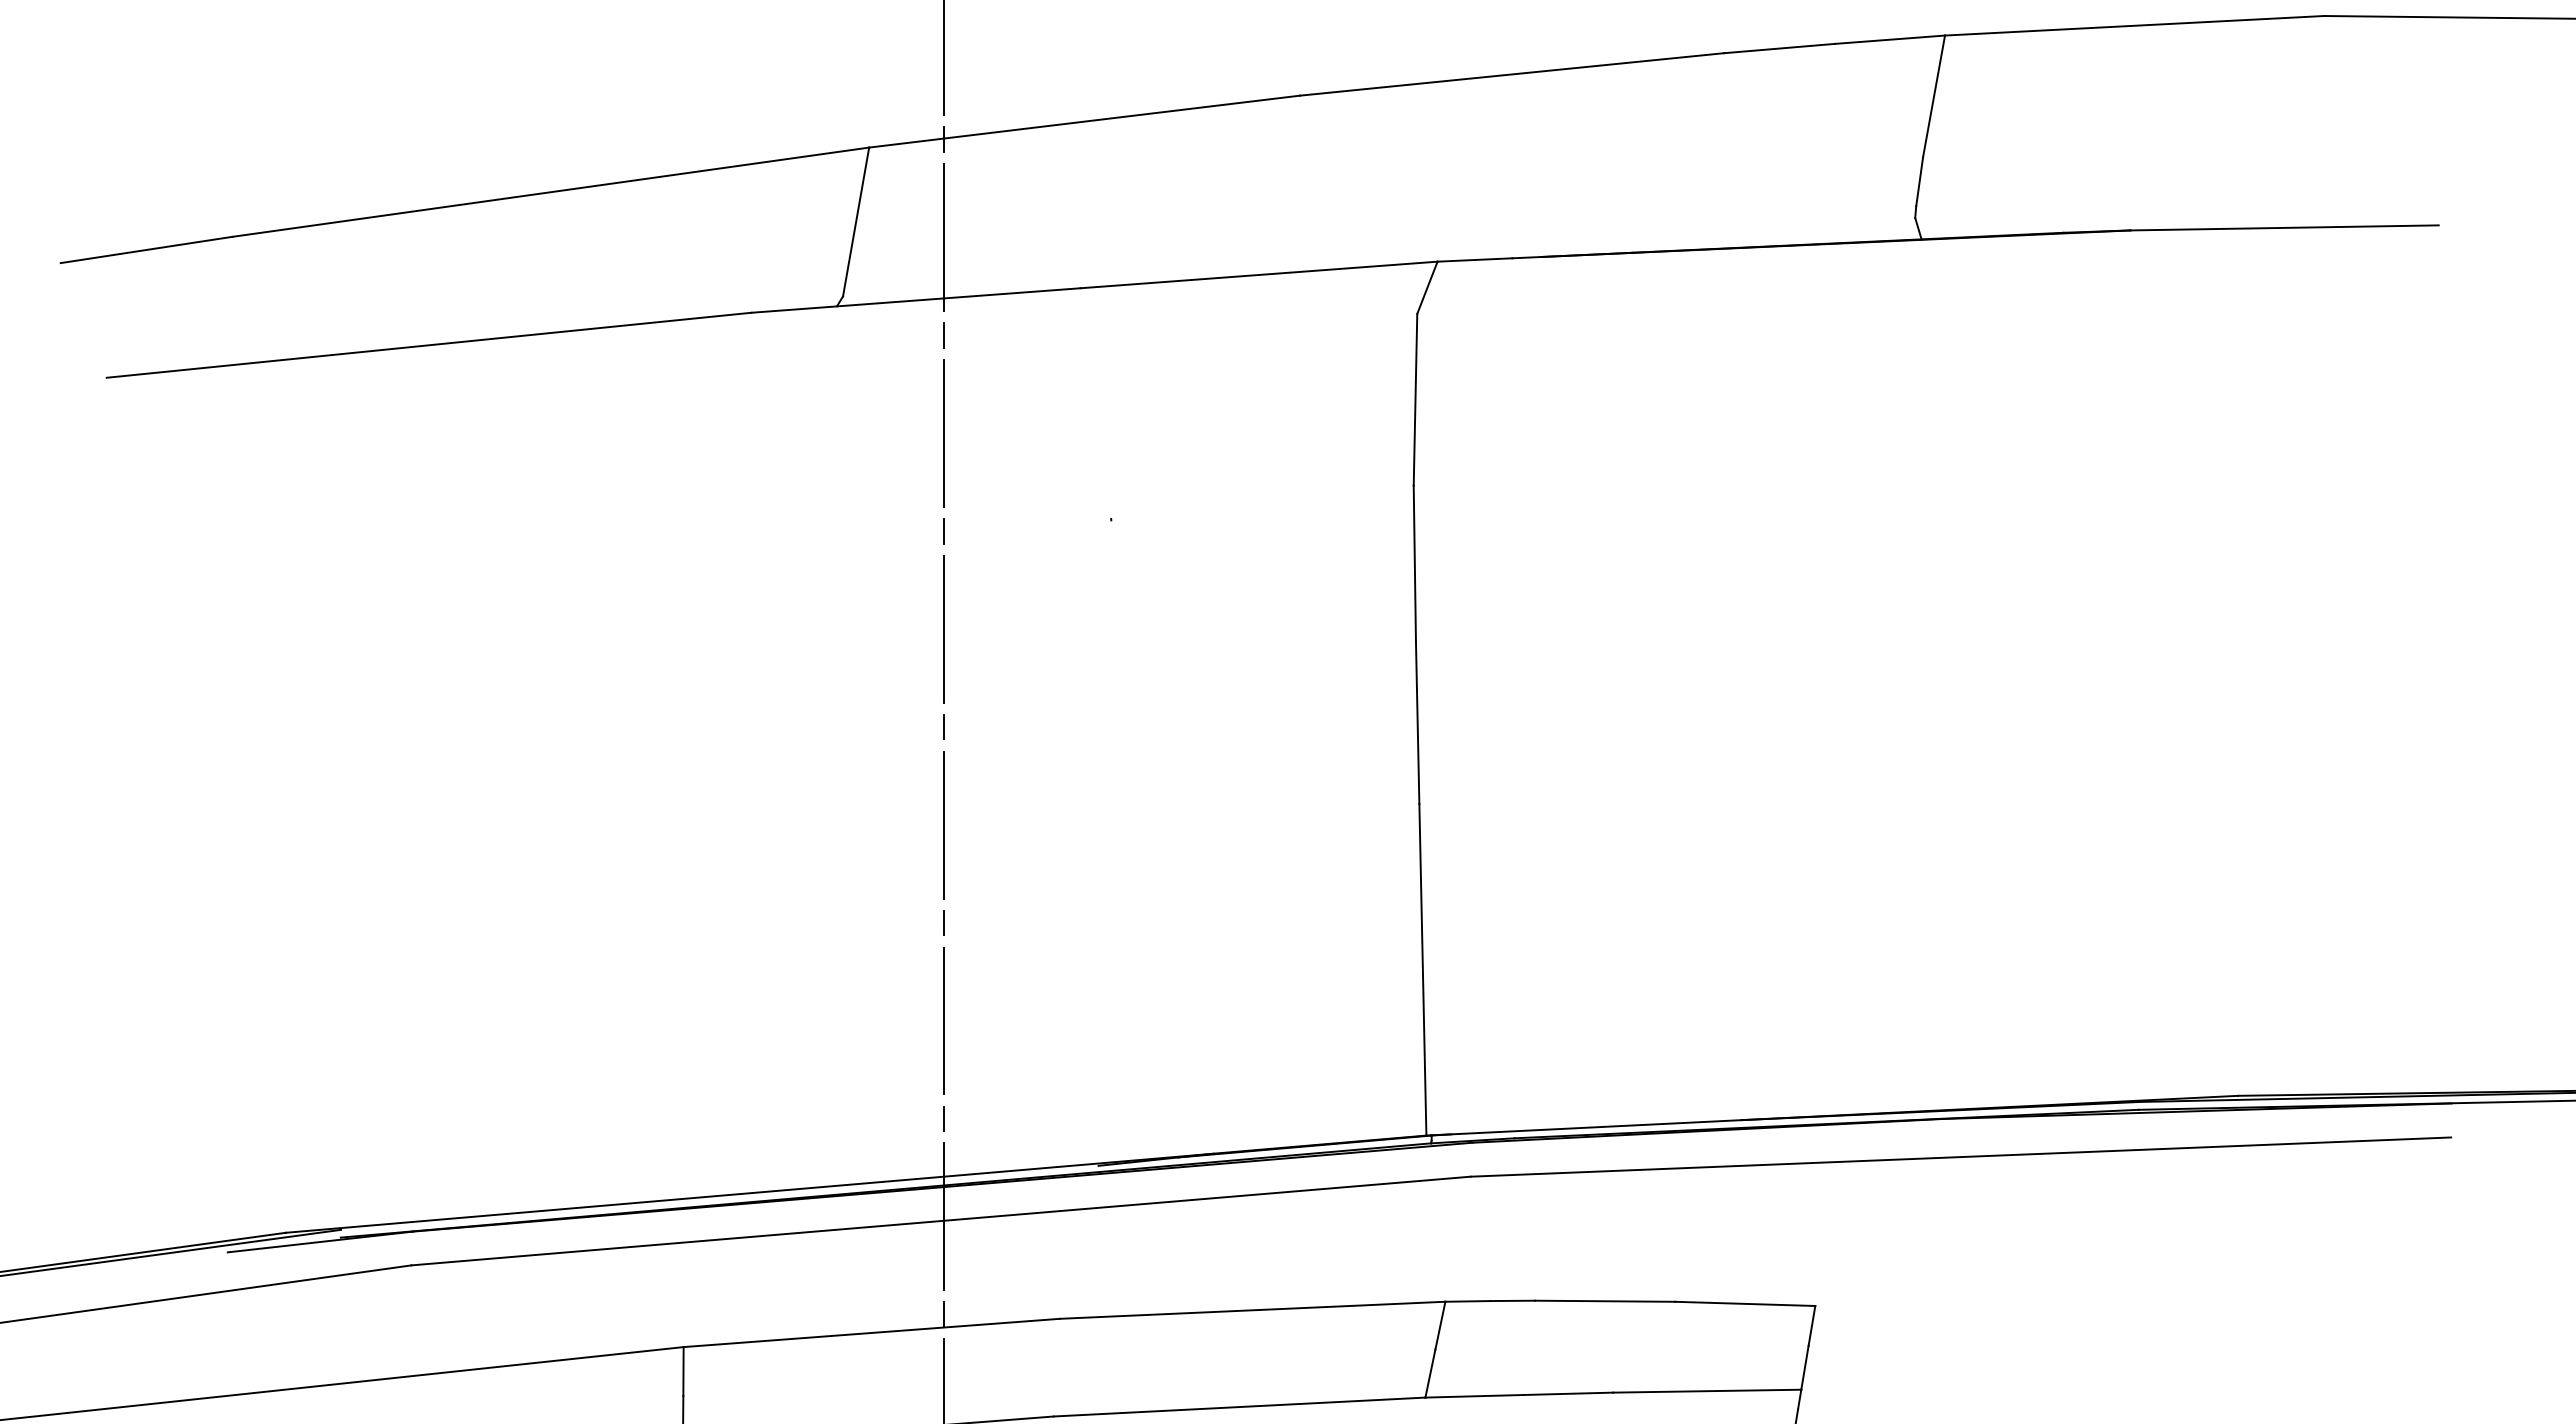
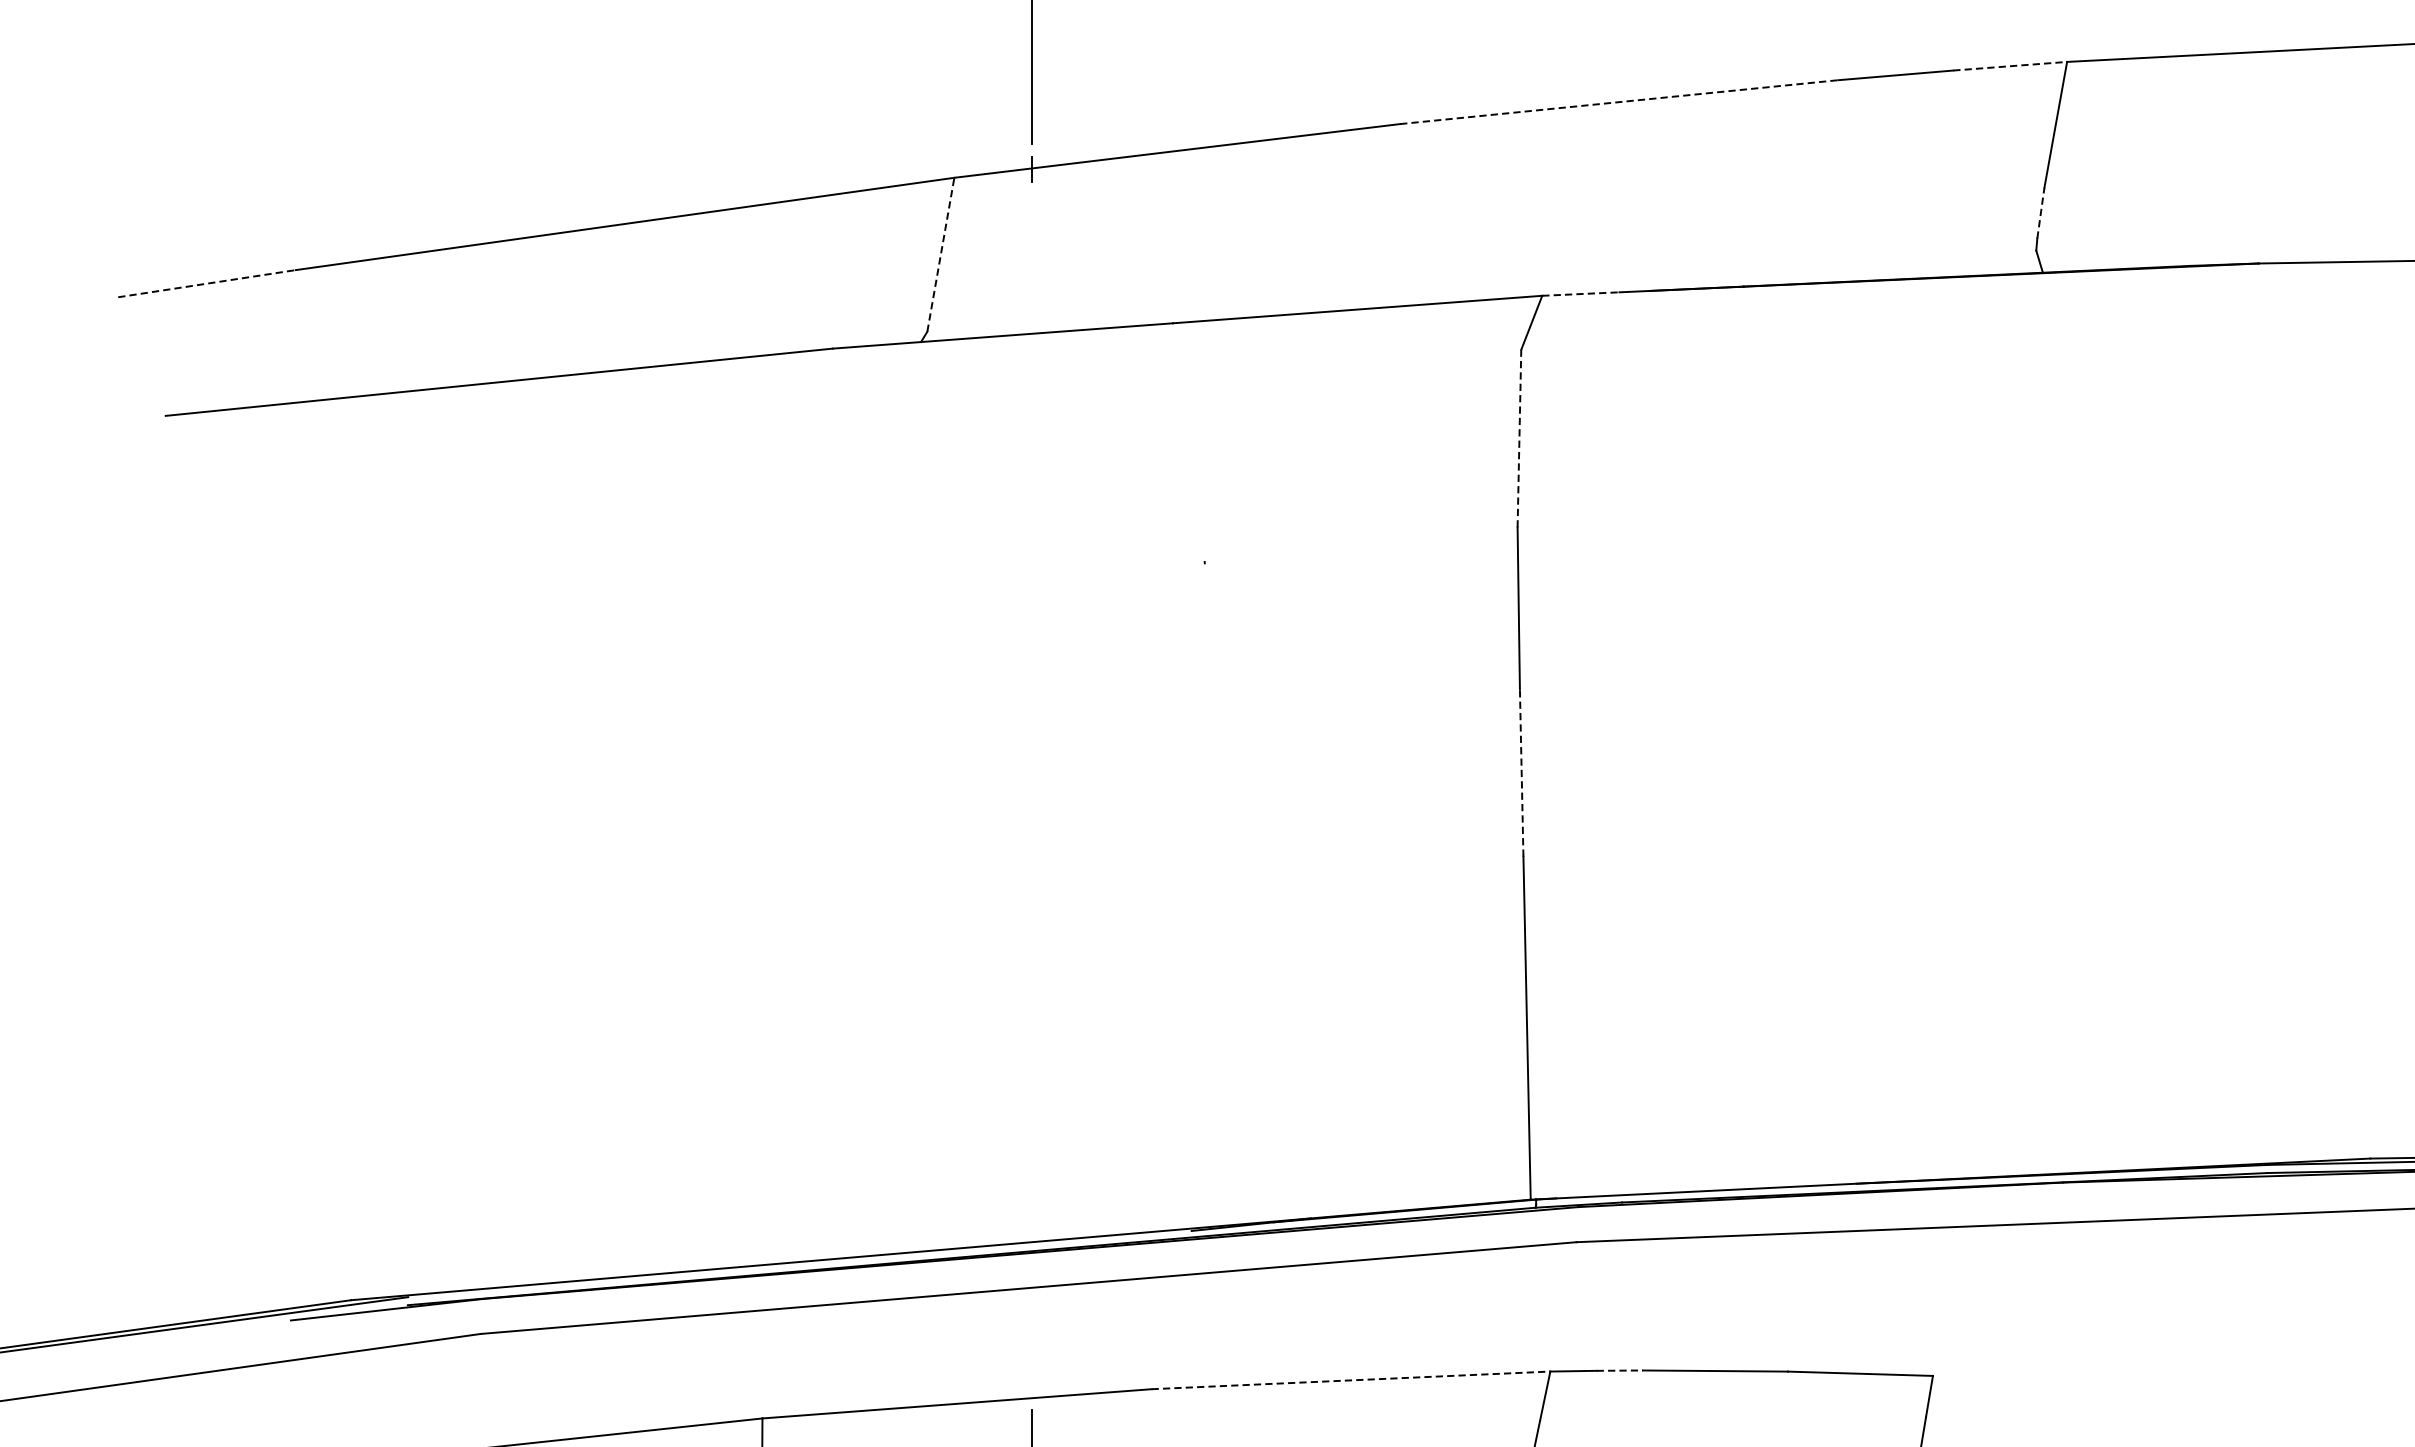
line: (1890, 39) -> (2010, 66), solid -> dashed
line: (1512, 74) -> (1619, 102), solid -> dashed
line: (1919, 181) -> (2040, 212), solid -> dashed
line: (856, 222) -> (941, 255), solid -> dashed
line: (944, 237) -> (1032, 270), removed
line: (146, 249) -> (206, 283), solid -> dashed
line: (1475, 259) -> (1581, 293), solid -> dashed
line: (944, 335) -> (1032, 372), removed
line: (1415, 399) -> (1519, 438), solid -> dashed
line: (944, 432) -> (1032, 472), removed
line: (944, 531) -> (1032, 574), removed
line: (944, 628) -> (1032, 675), removed
line: (1417, 722) -> (1521, 772), solid -> dashed
line: (944, 726) -> (1032, 776), removed
line: (944, 824) -> (1032, 877), removed
line: (944, 922) -> (1032, 979), removed
line: (944, 1020) -> (1032, 1080), removed
line: (944, 1118) -> (1032, 1182), removed
line: (944, 1216) -> (1032, 1283), removed
line: (1513, 1300) -> (1620, 1370), solid -> dashed
line: (1252, 1310) -> (1350, 1380), solid -> dashed
line: (944, 1314) -> (1032, 1384), removed

